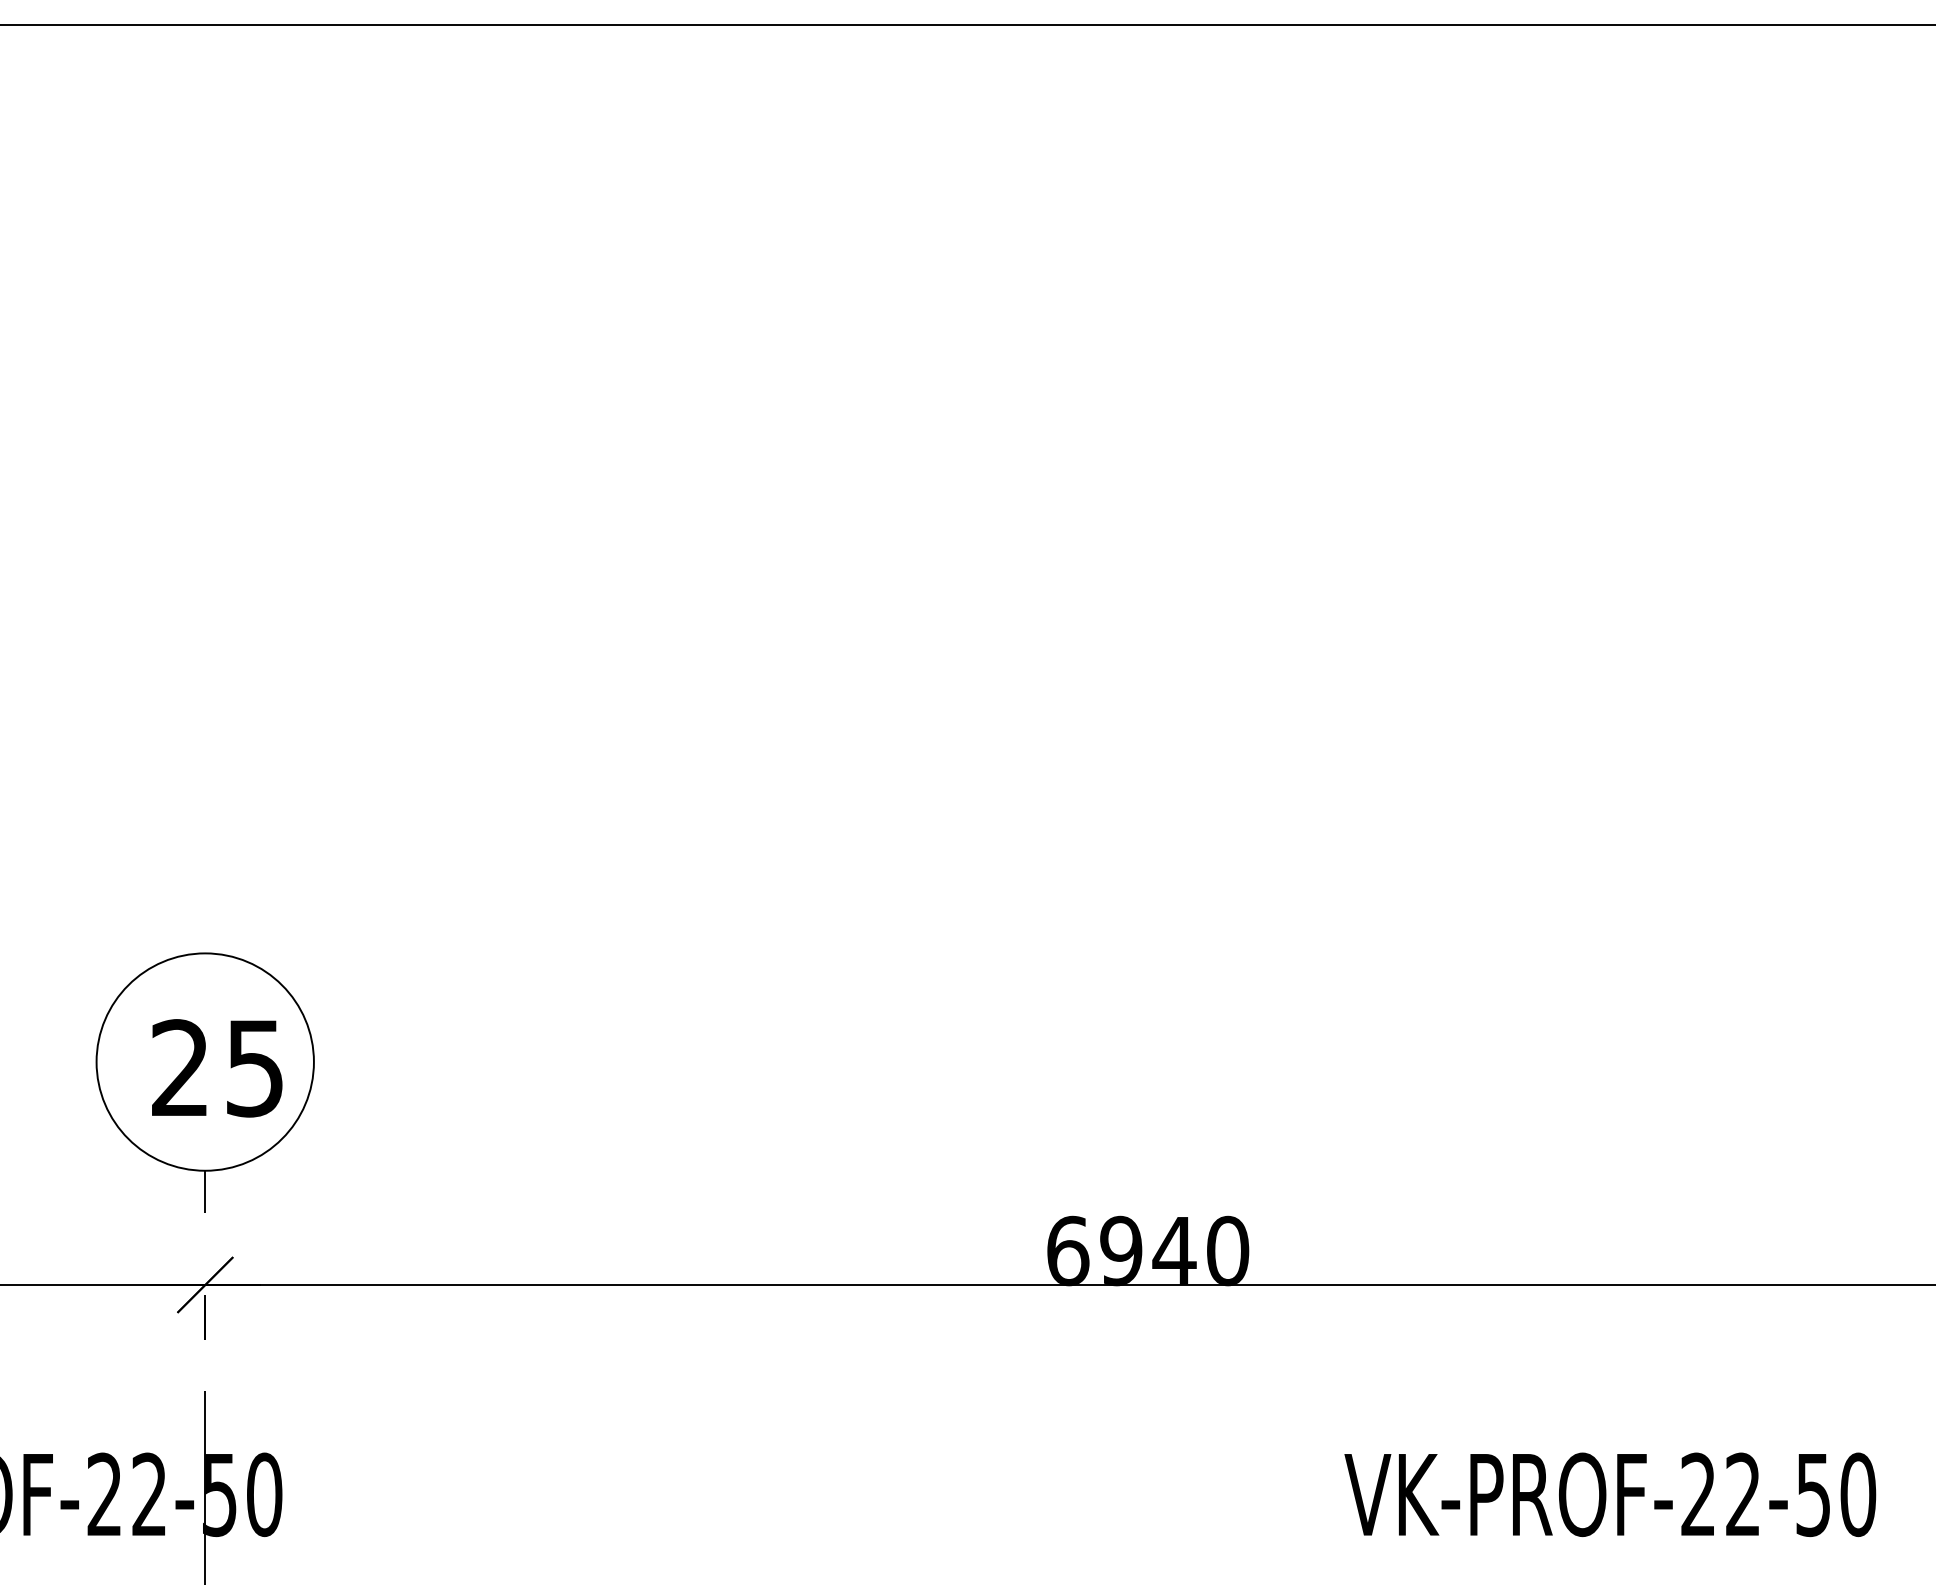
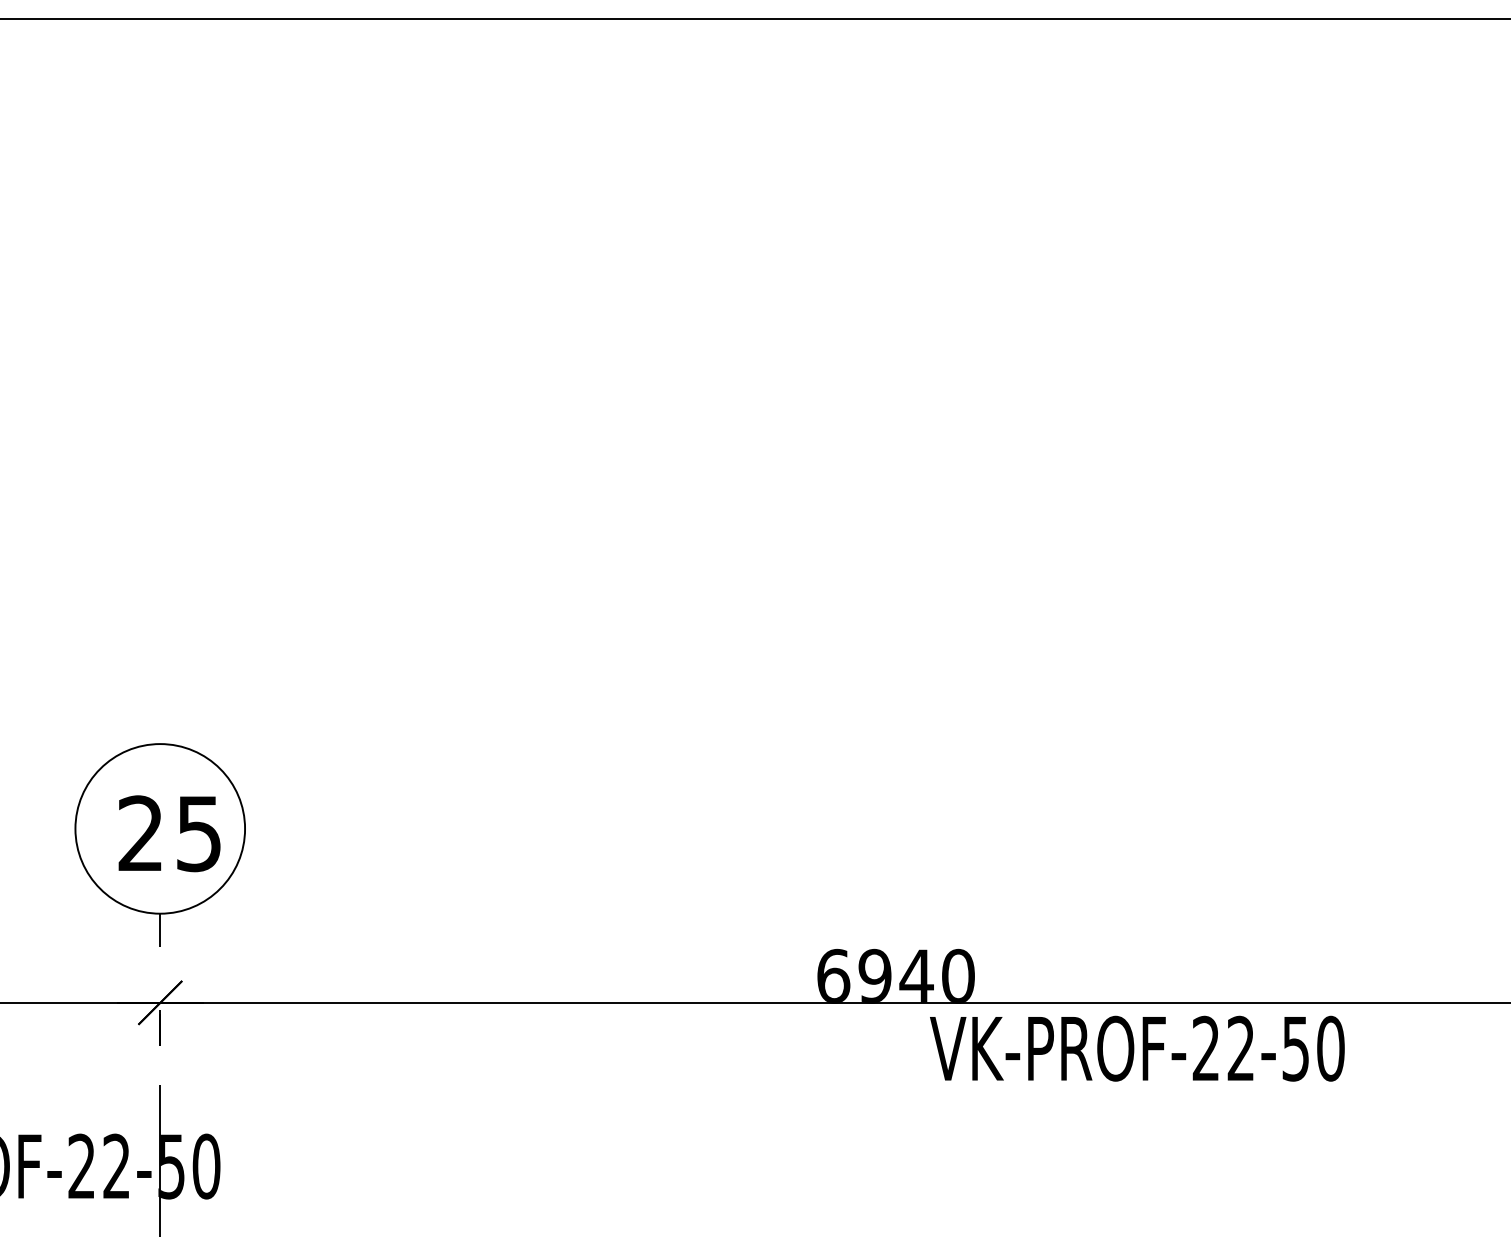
text: (1610, 1494) -> (1137, 1048), moved

